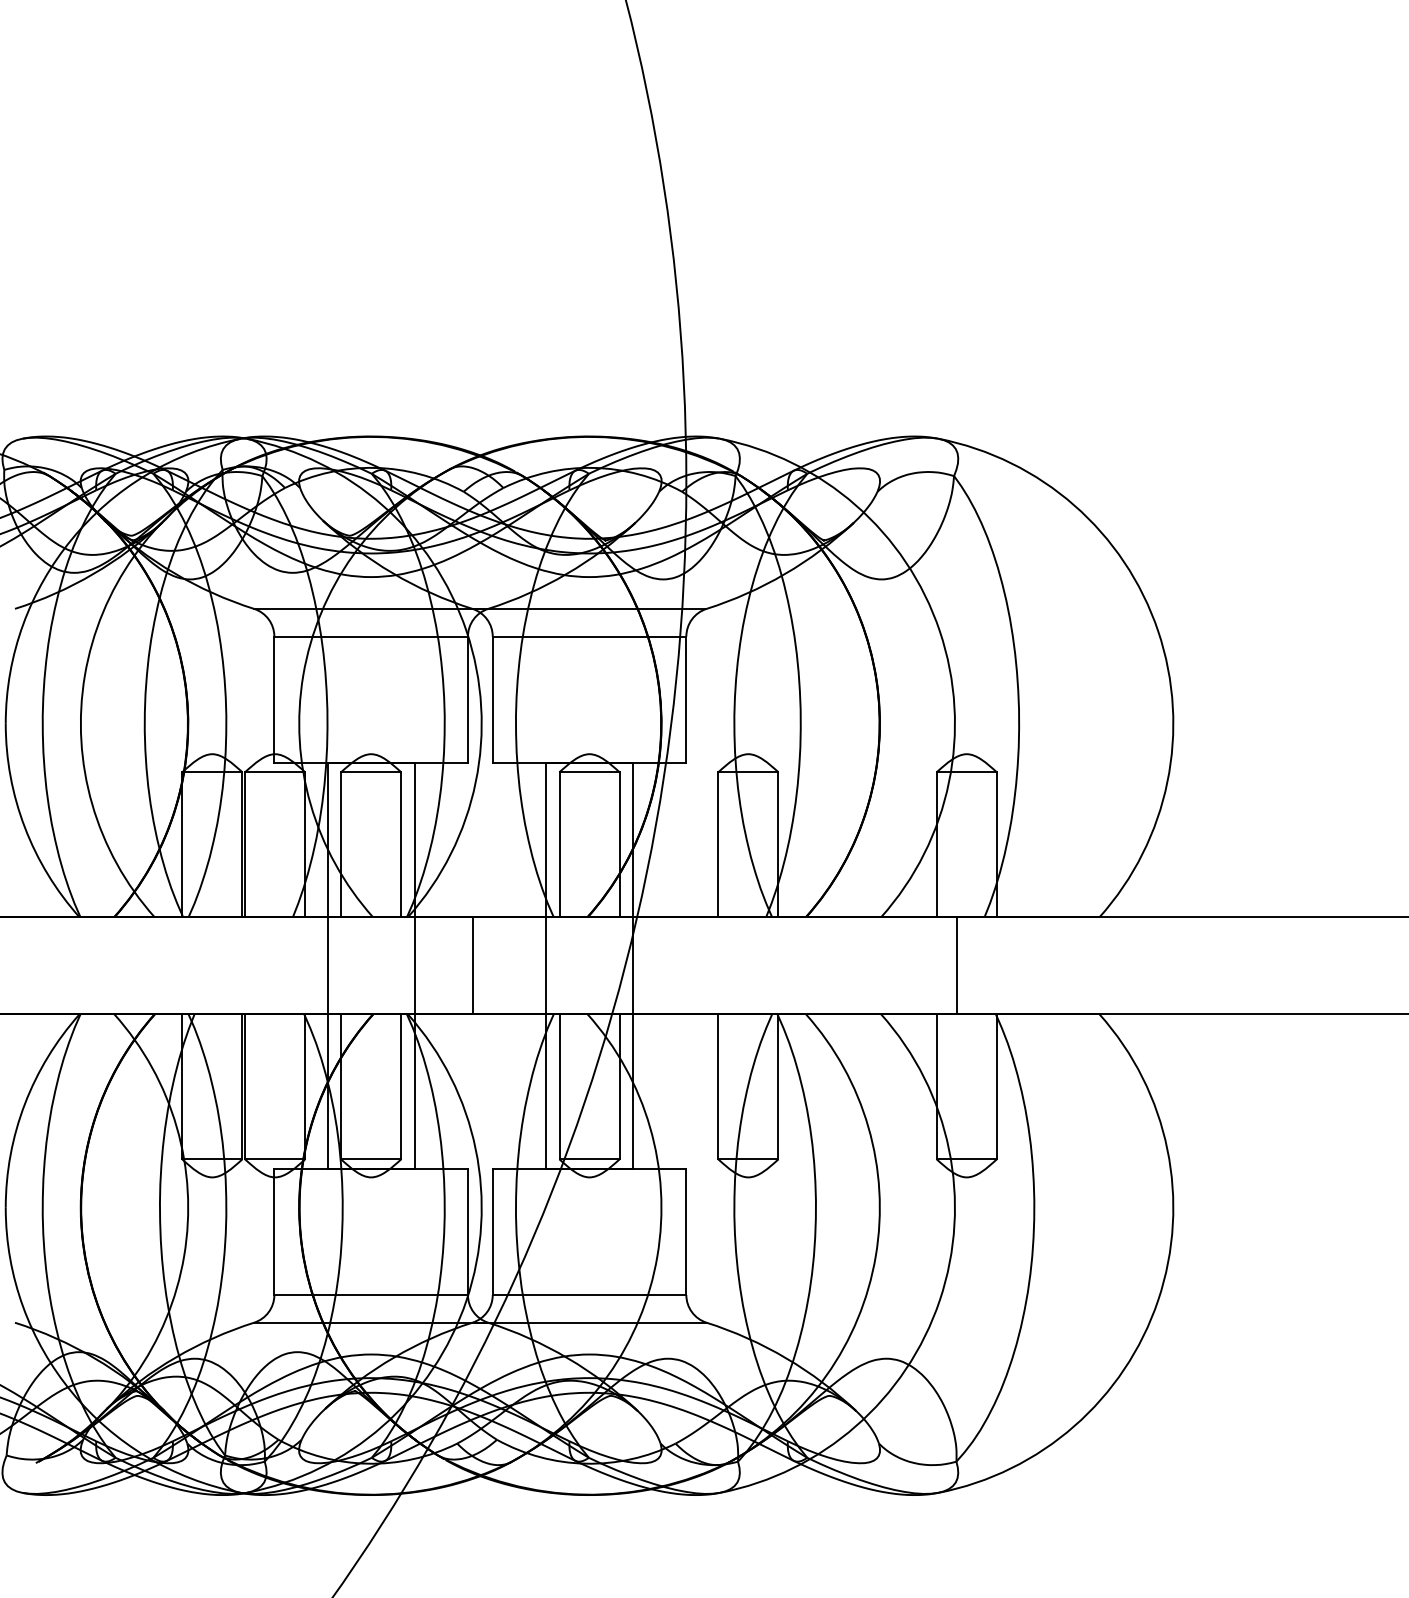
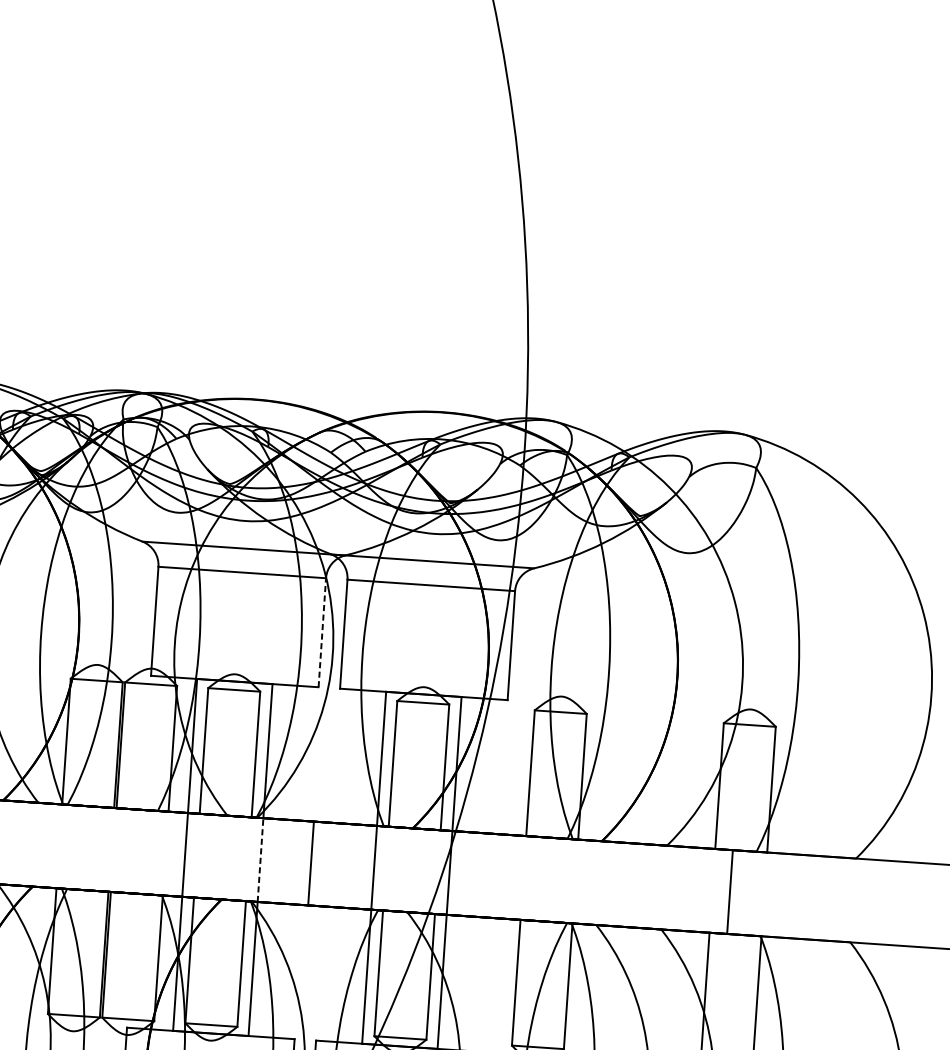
line: (467, 699) -> (321, 632), solid -> dashed
line: (414, 965) -> (260, 859), solid -> dashed

